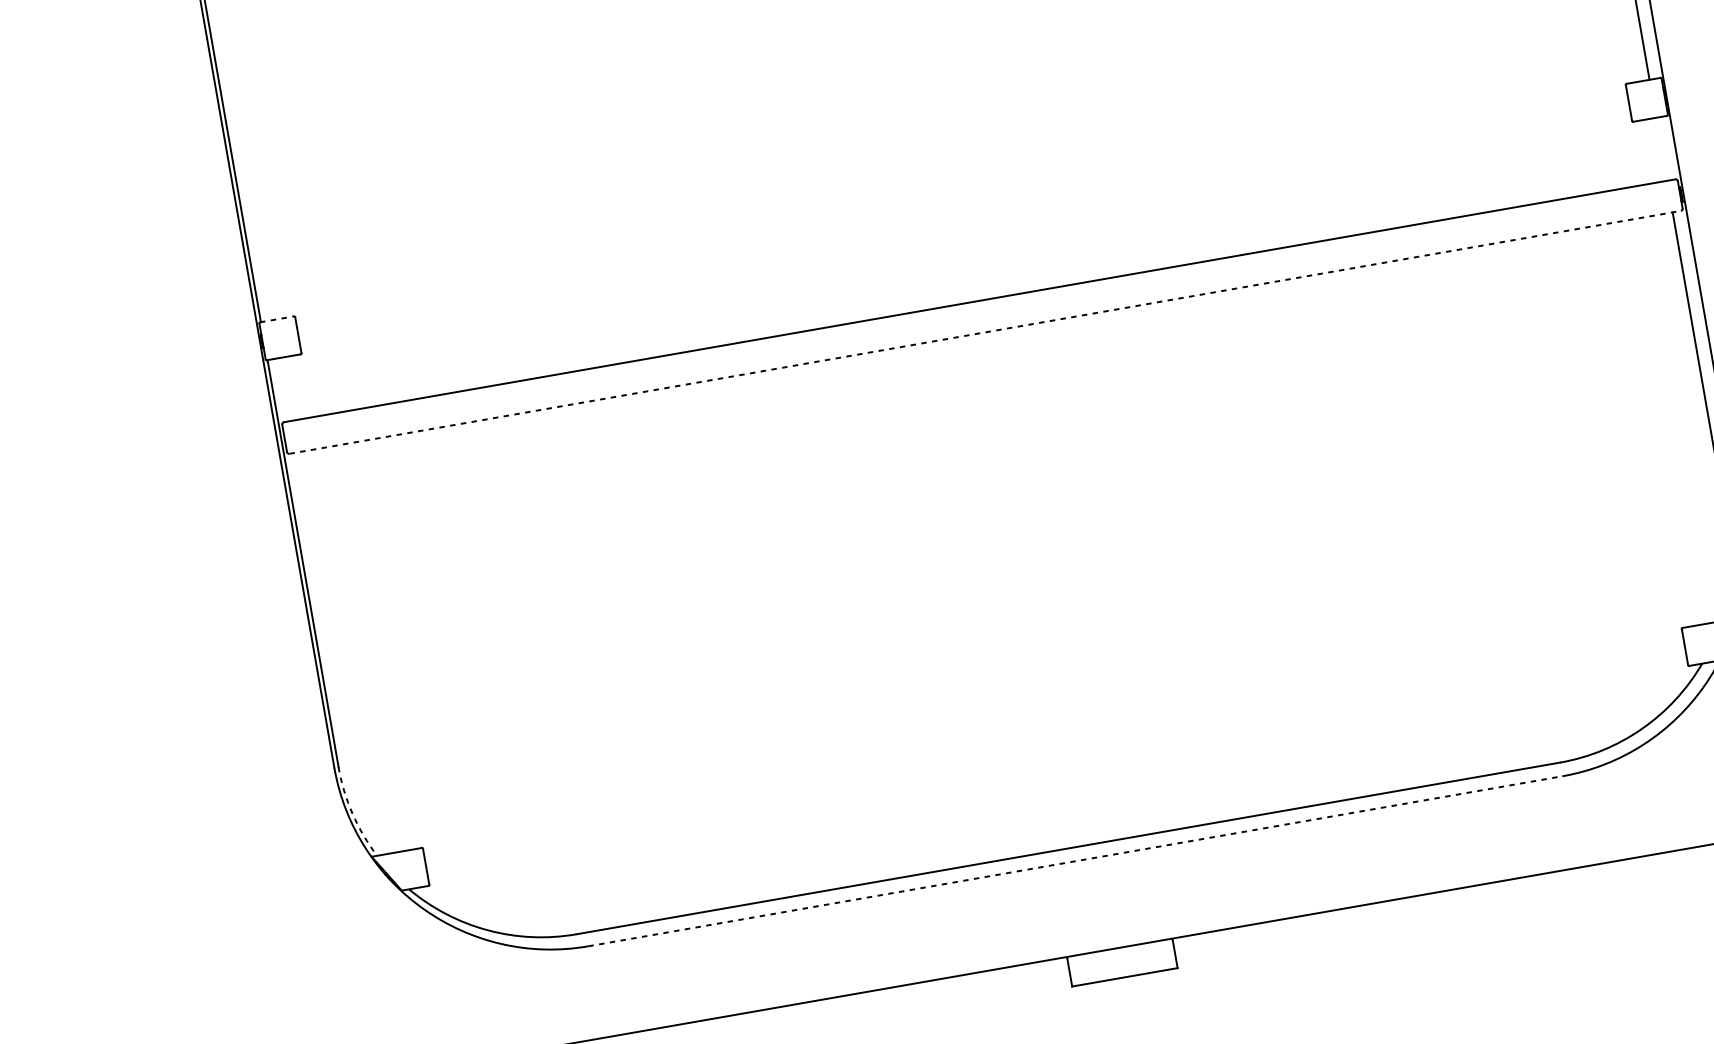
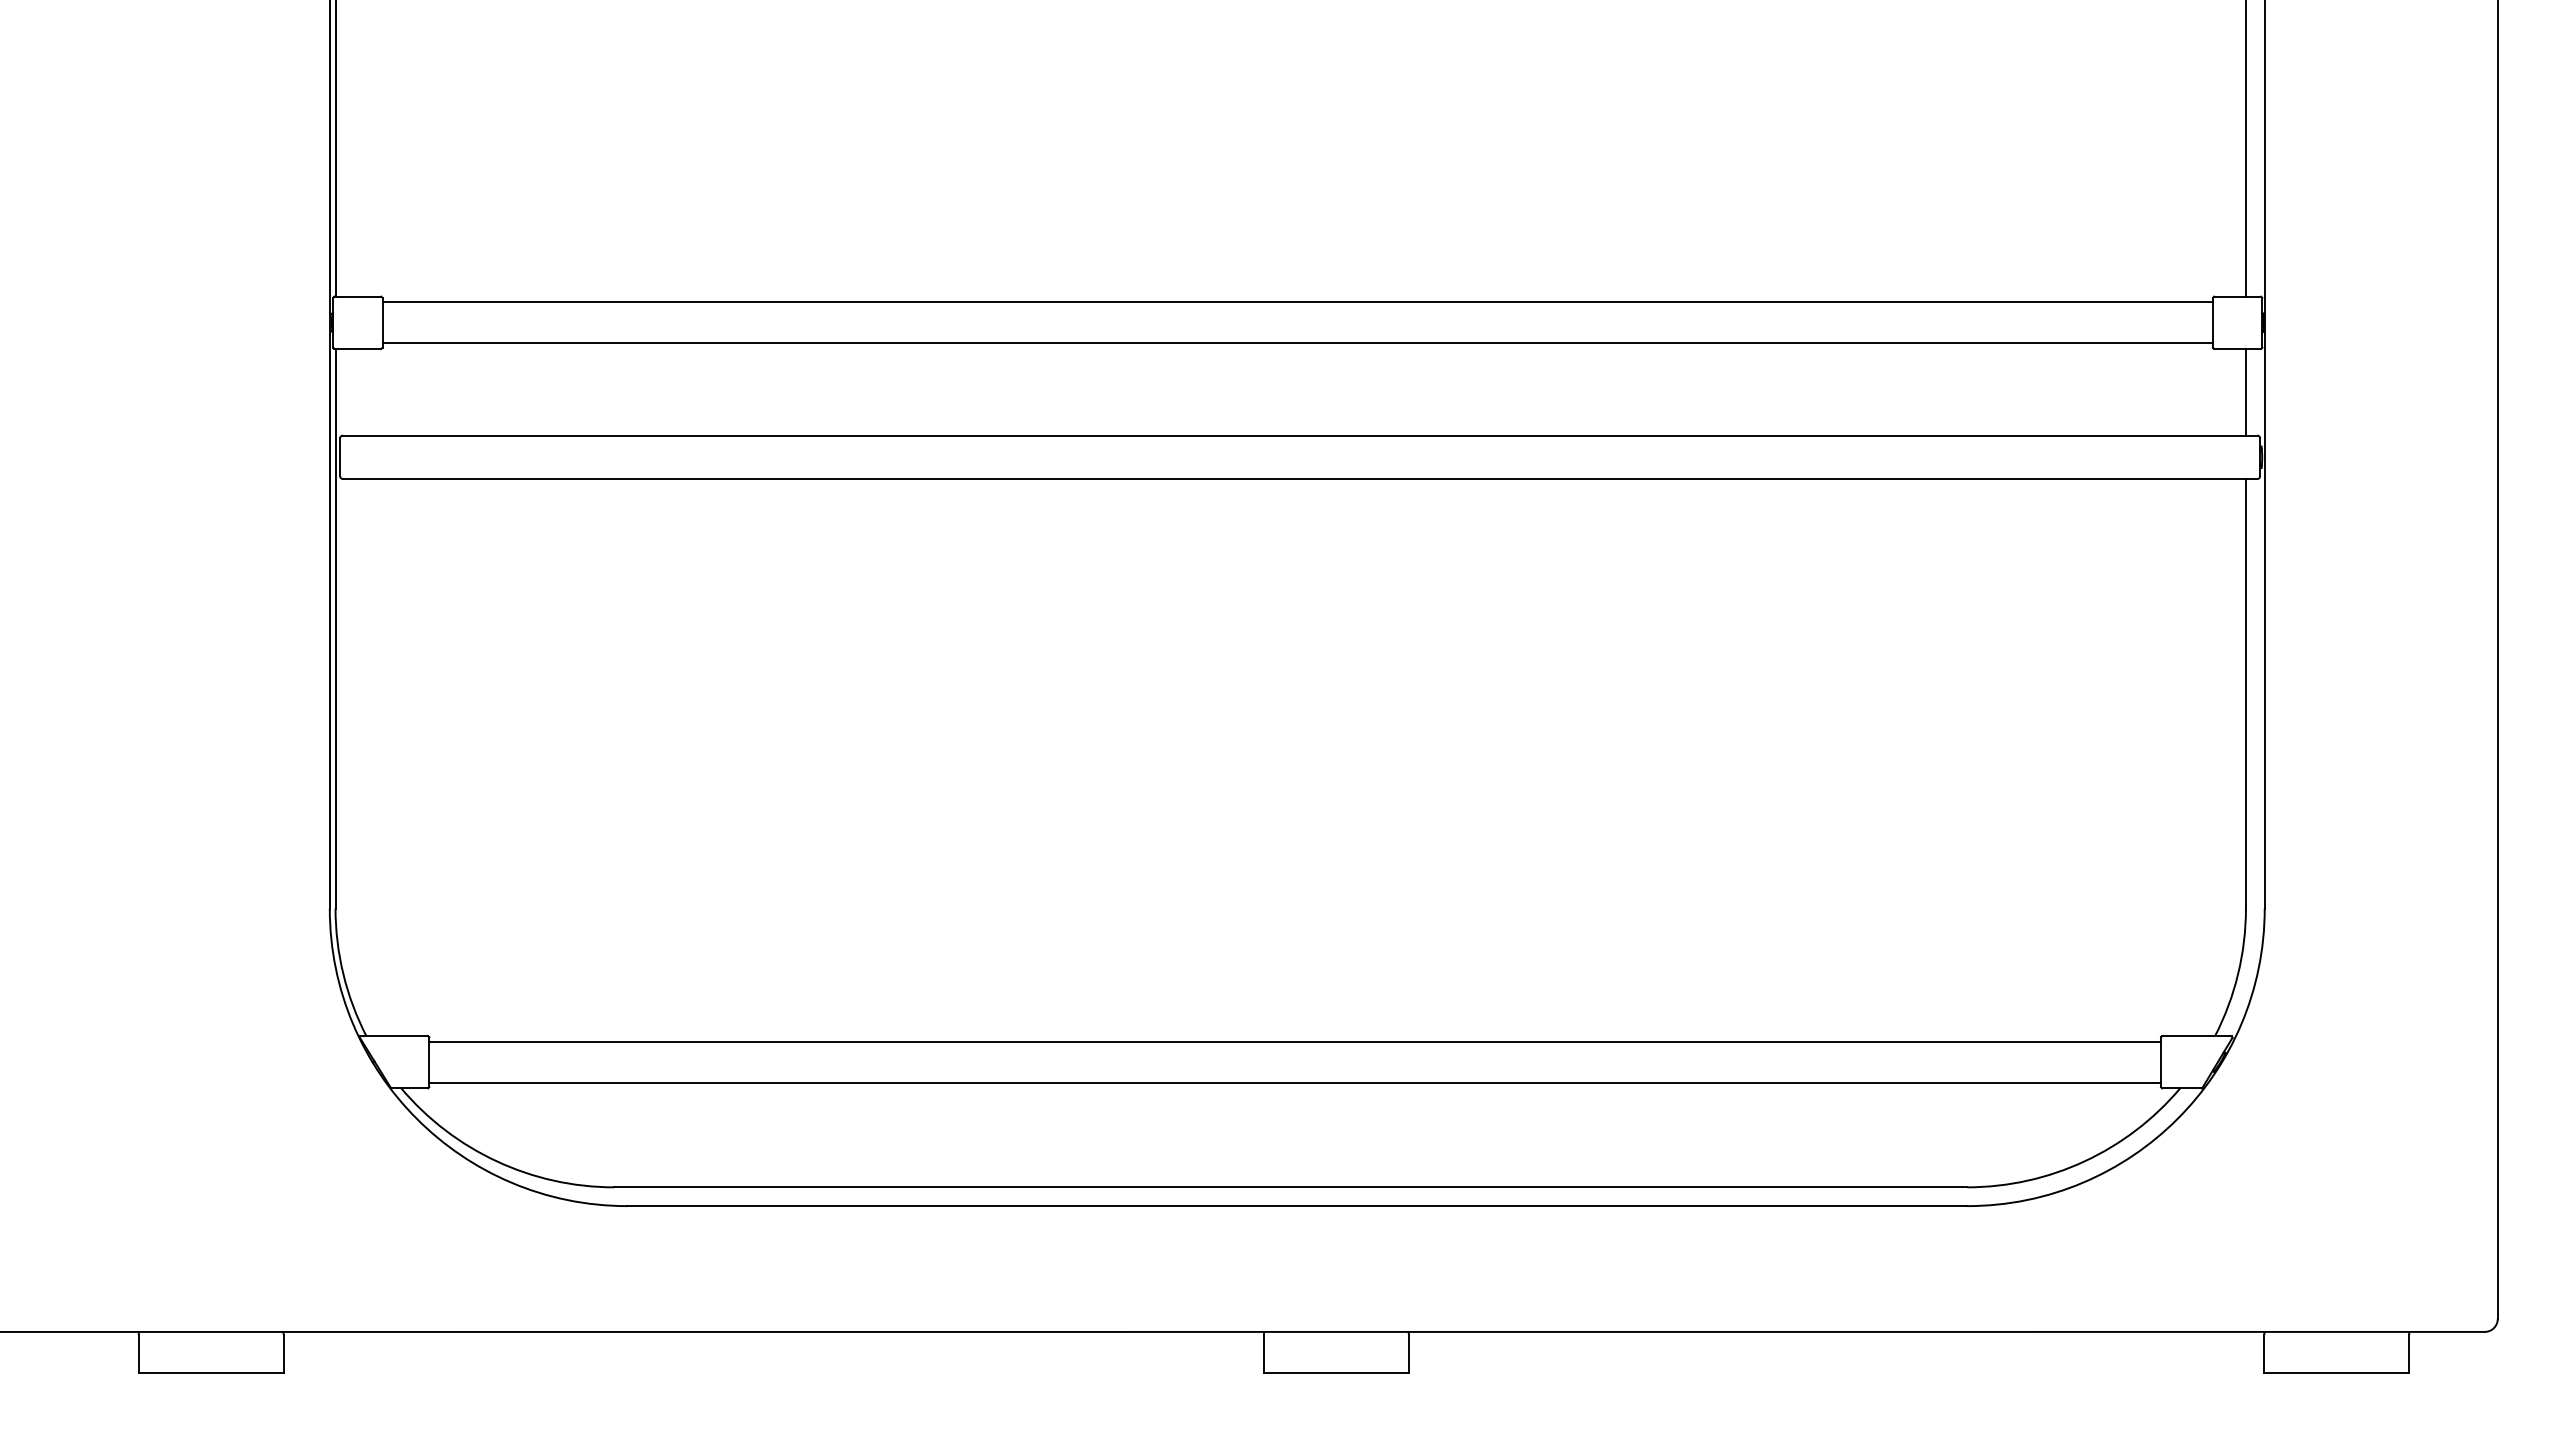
line: (1661, 148) -> (2245, 391), added
line: (960, 204) -> (1297, 302), added
line: (966, 234) -> (1297, 343), added
line: (277, 319) -> (358, 296), dashed -> solid
line: (985, 332) -> (1300, 479), dashed -> solid
line: (1053, 741) -> (1295, 1041), added
line: (1058, 771) -> (1295, 1082), added
arc: (352, 813) -> (343, 974), dashed -> solid
line: (1075, 861) -> (1297, 1206), dashed -> solid

